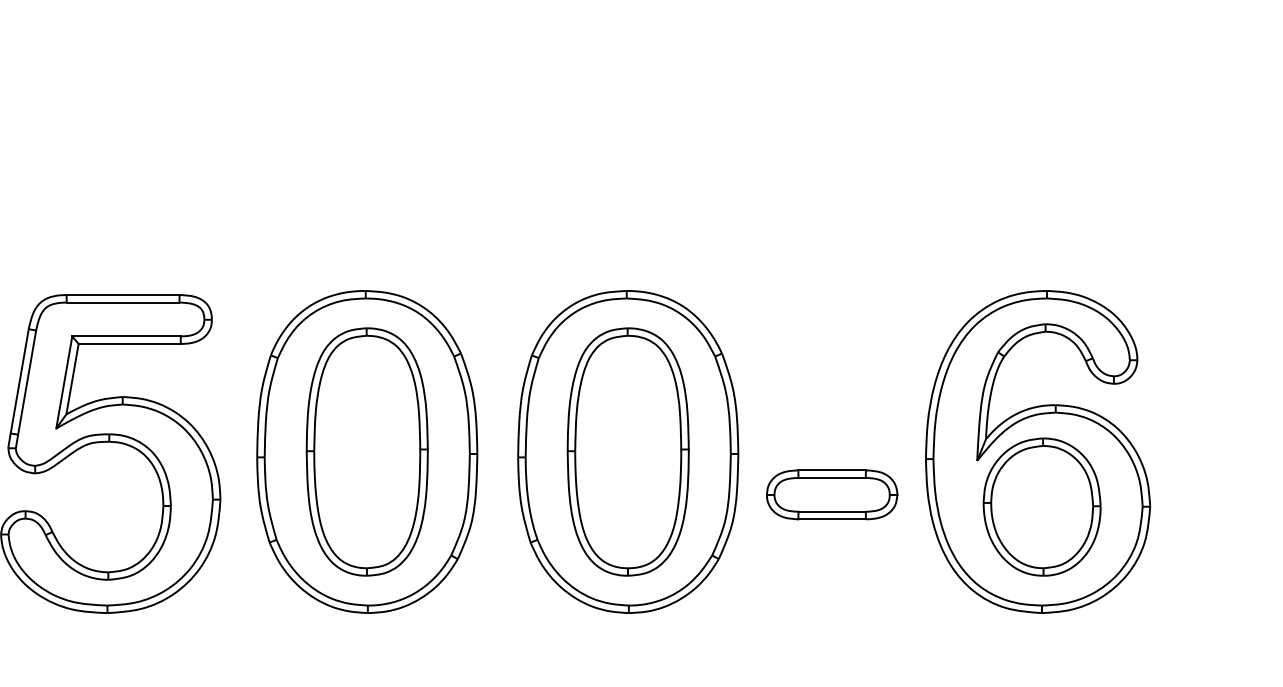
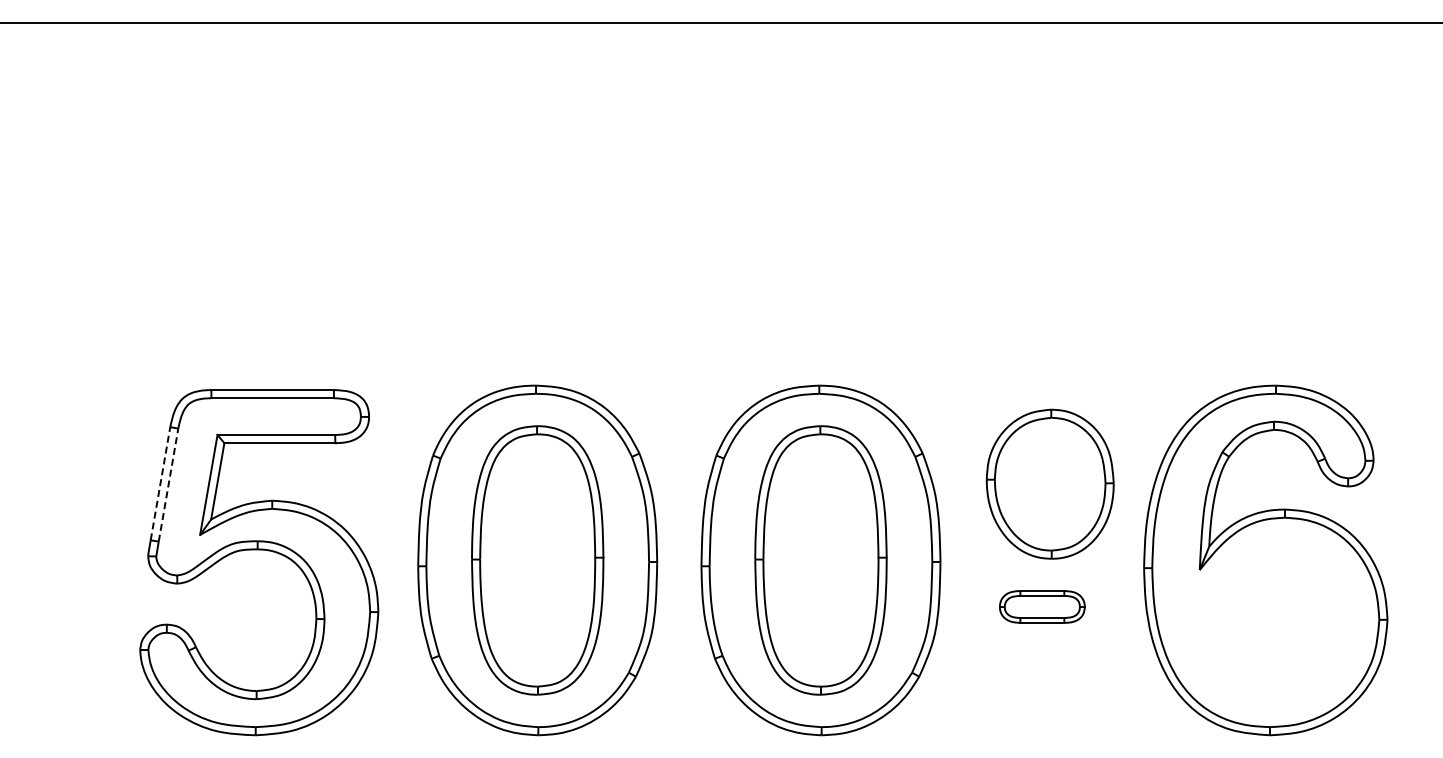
line: (19, 381) -> (160, 483), solid -> dashed
line: (27, 382) -> (168, 484), solid -> dashed
part: (832, 494) -> (1042, 606), size x0.6
part: (1041, 506) -> (1049, 483), moved

